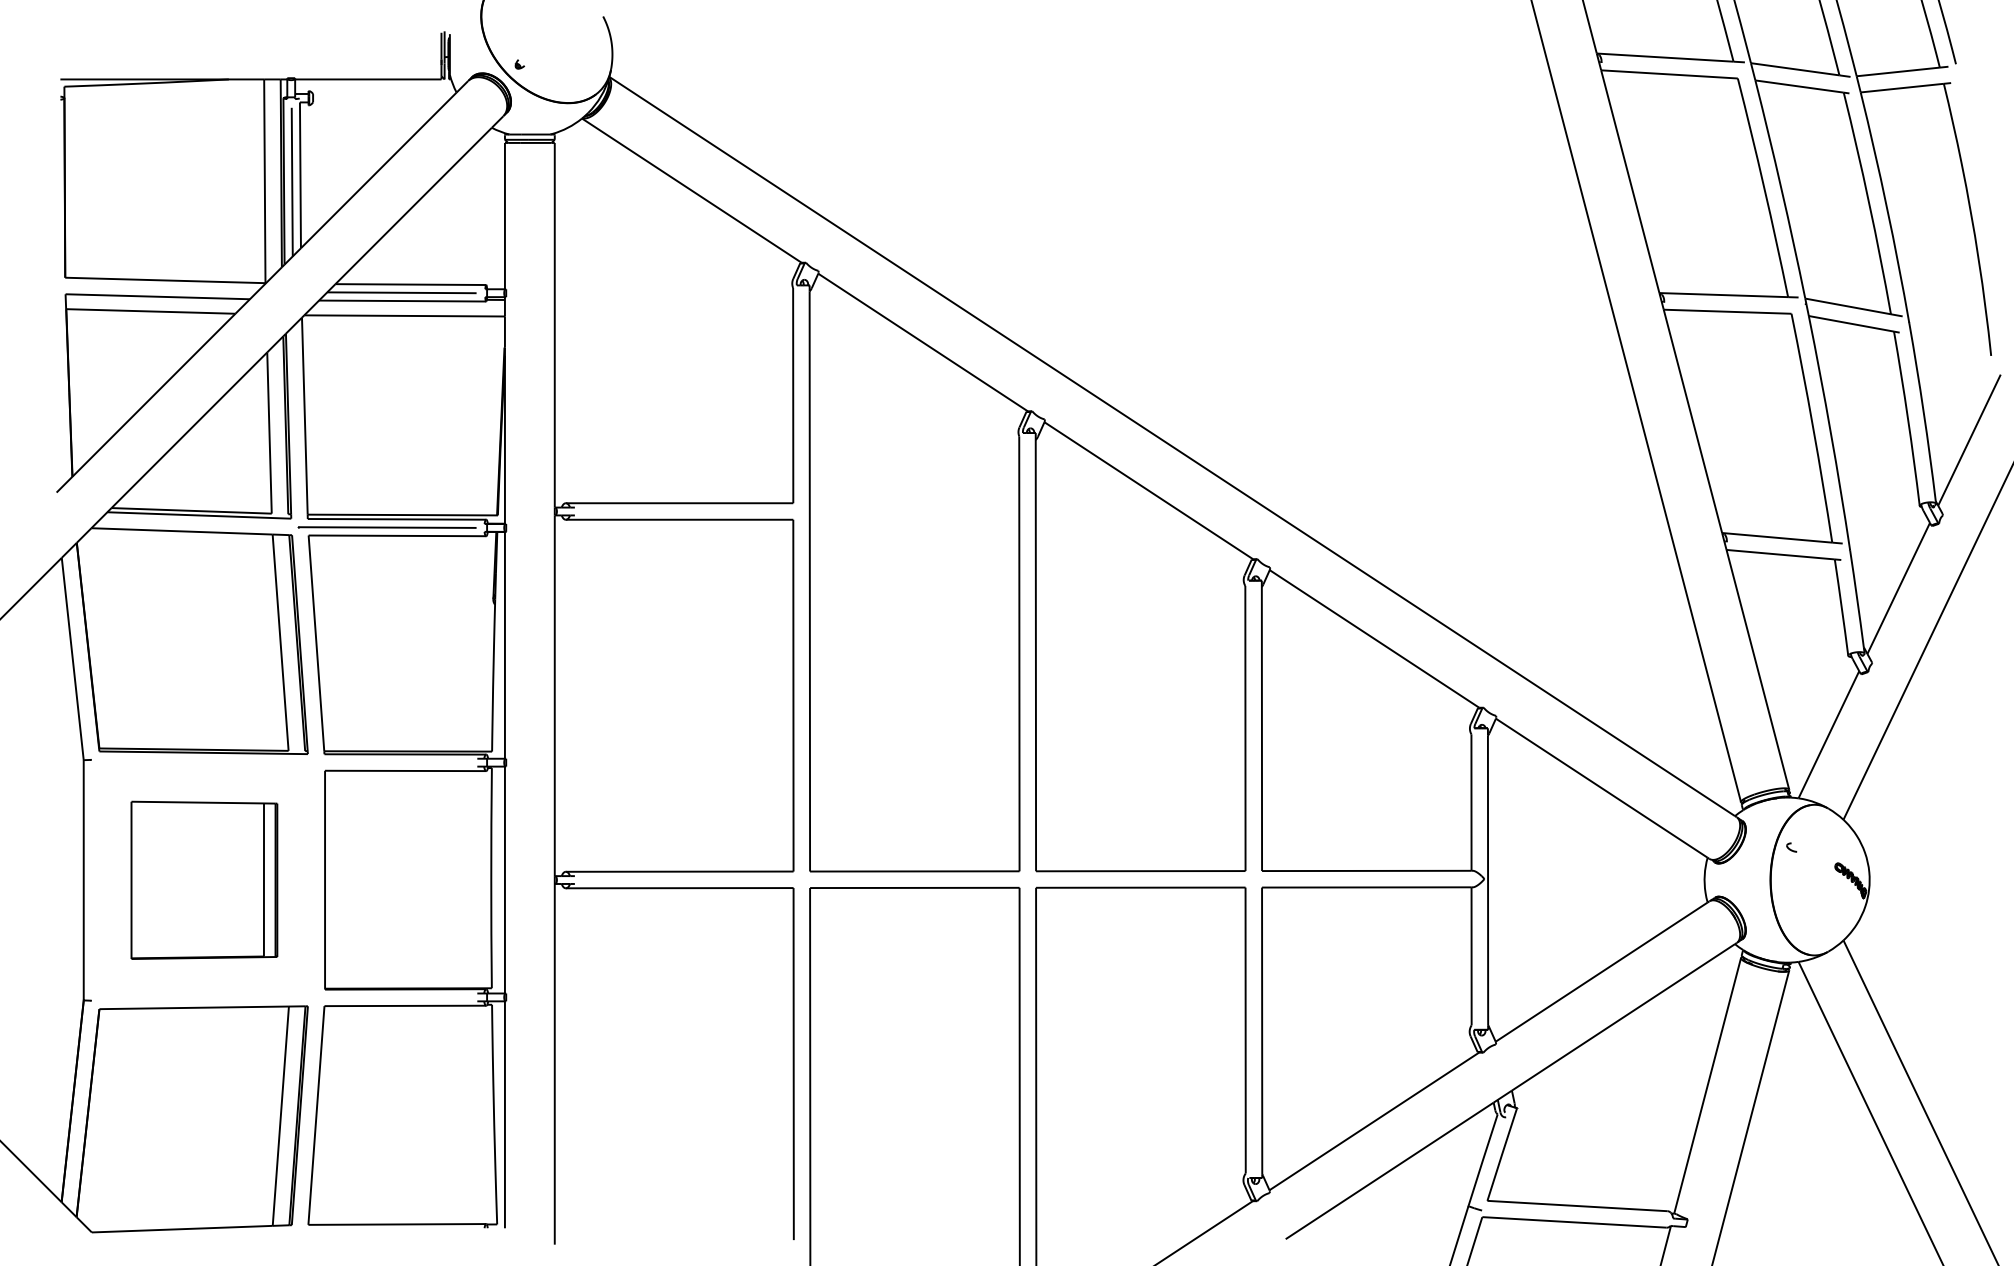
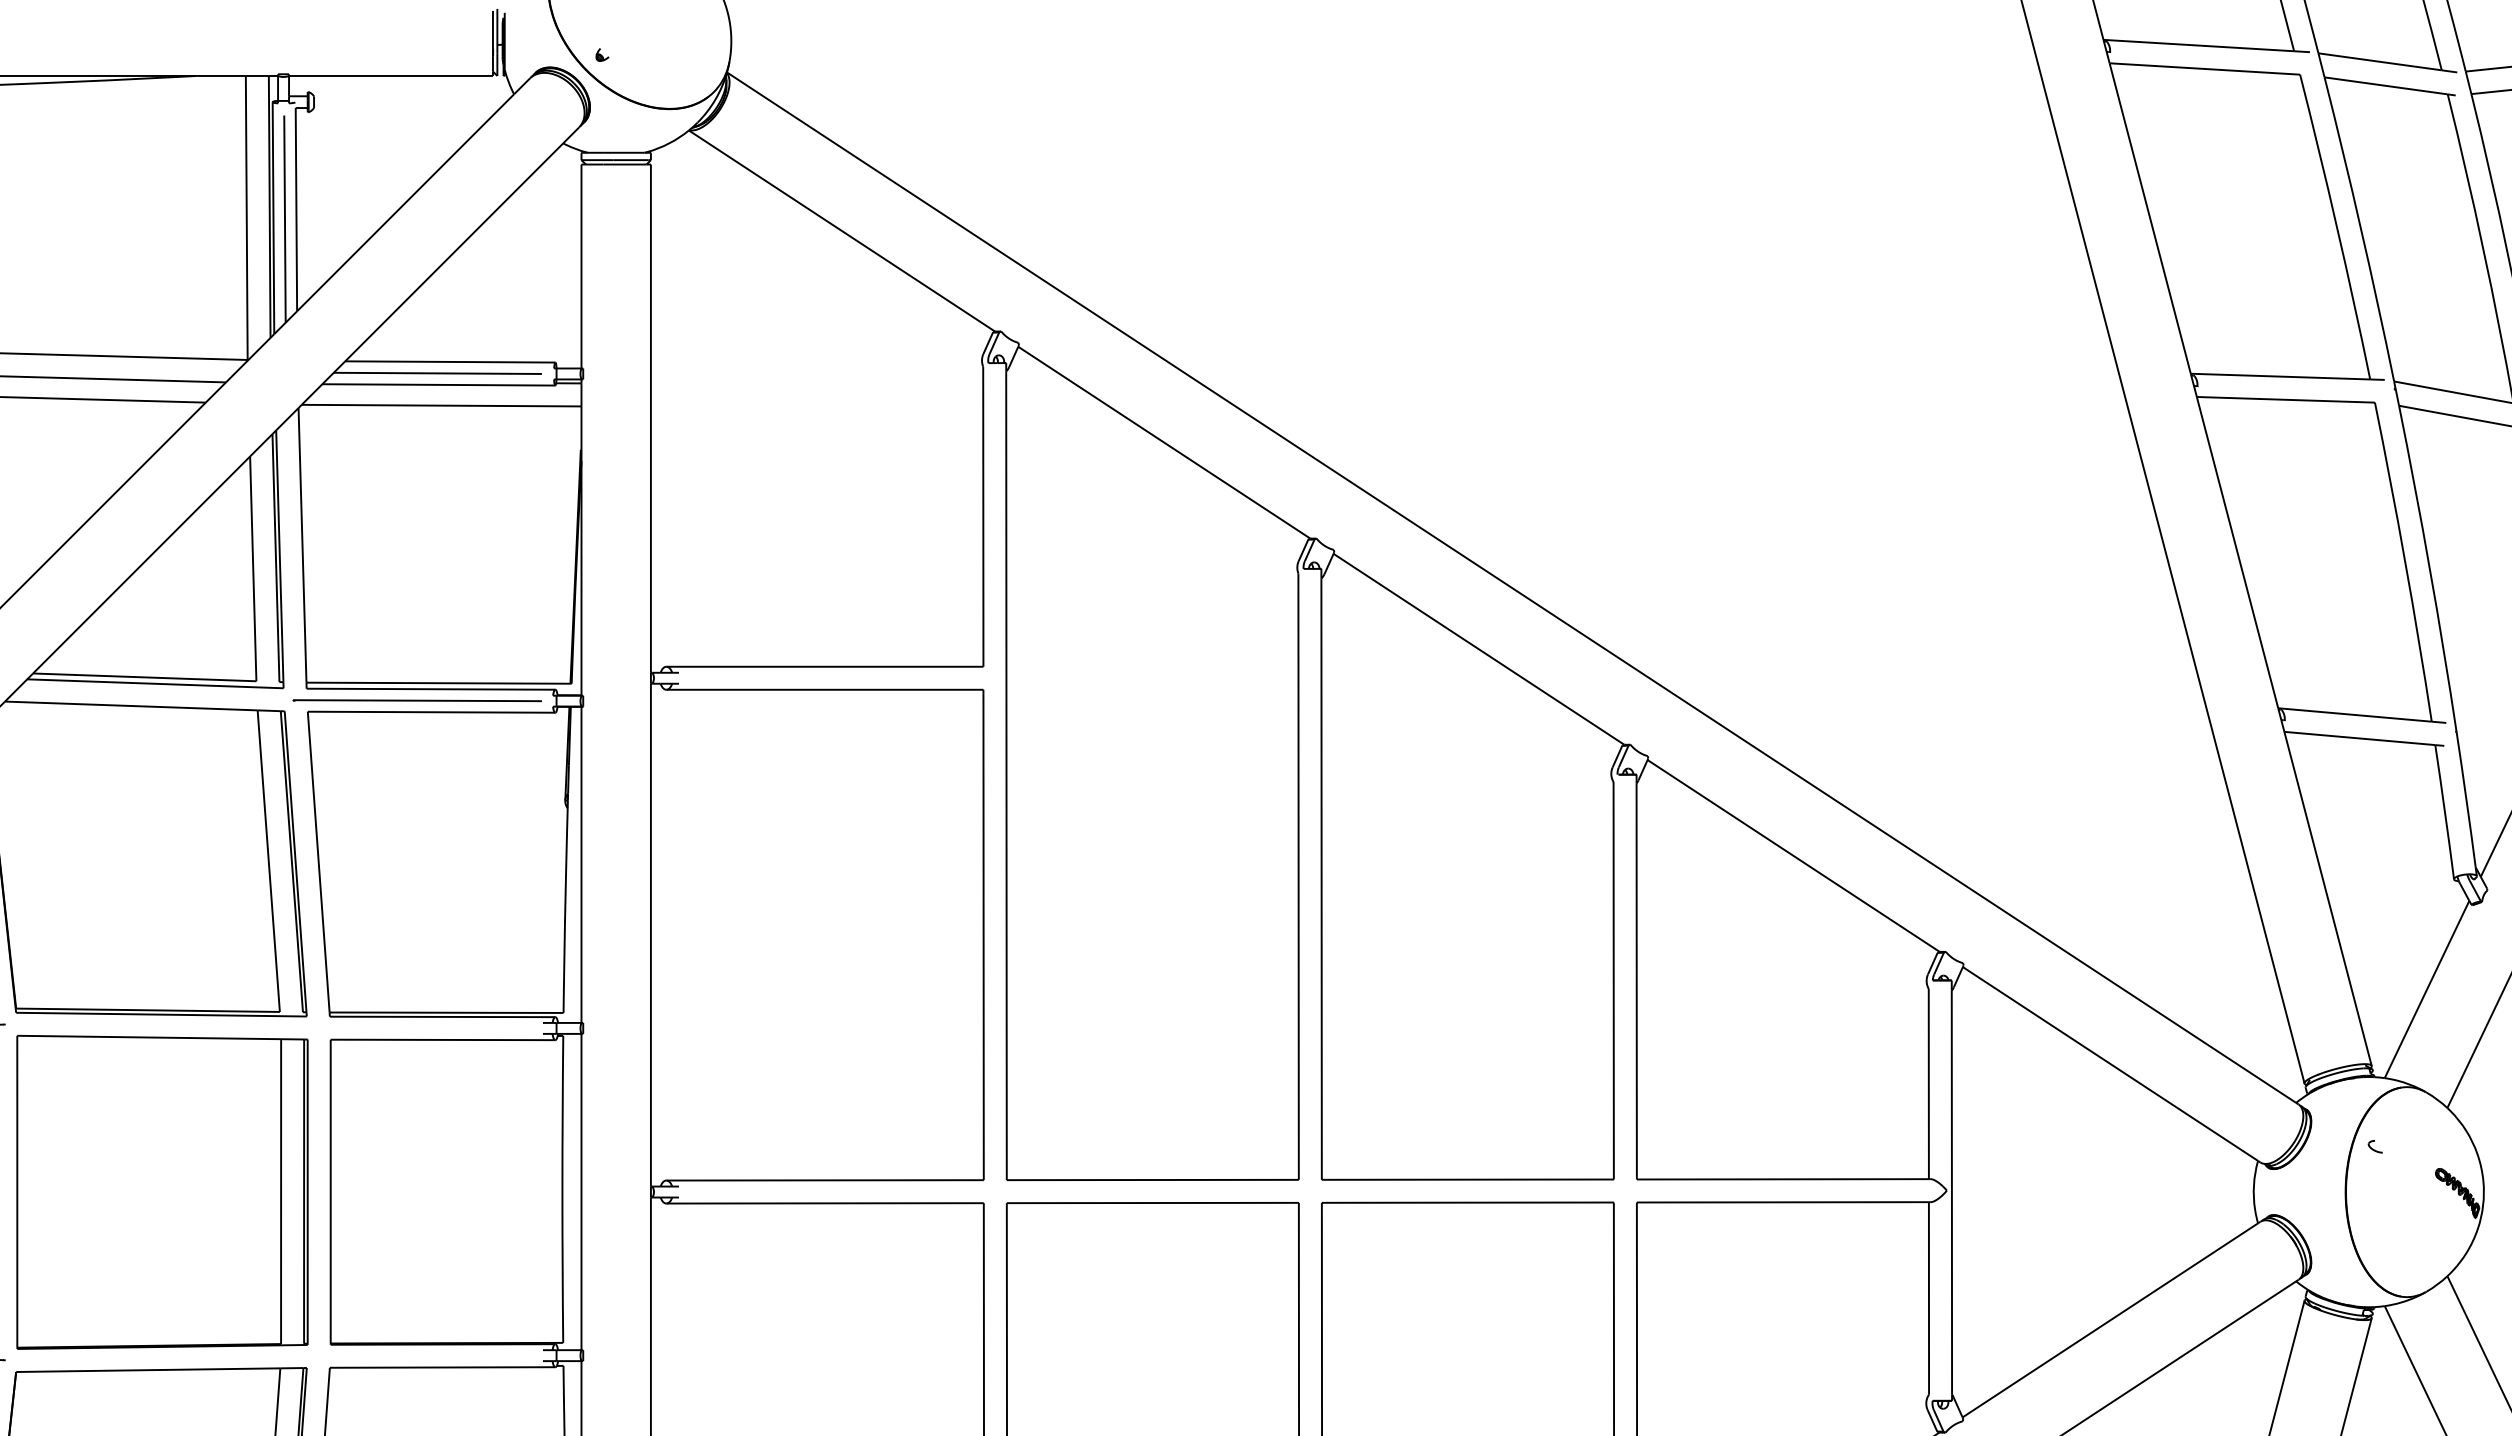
part: (204, 880) -> (162, 1192), size x1.43

